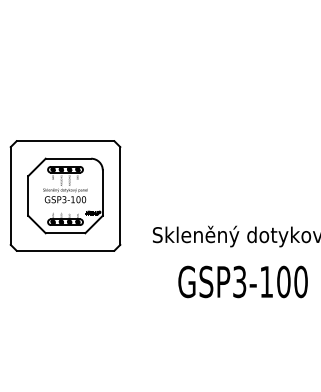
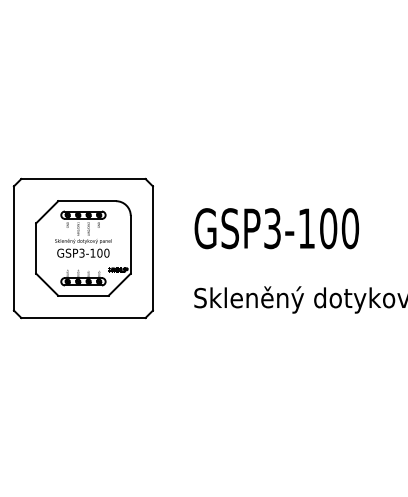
text: (242, 281) -> (276, 228), moved

